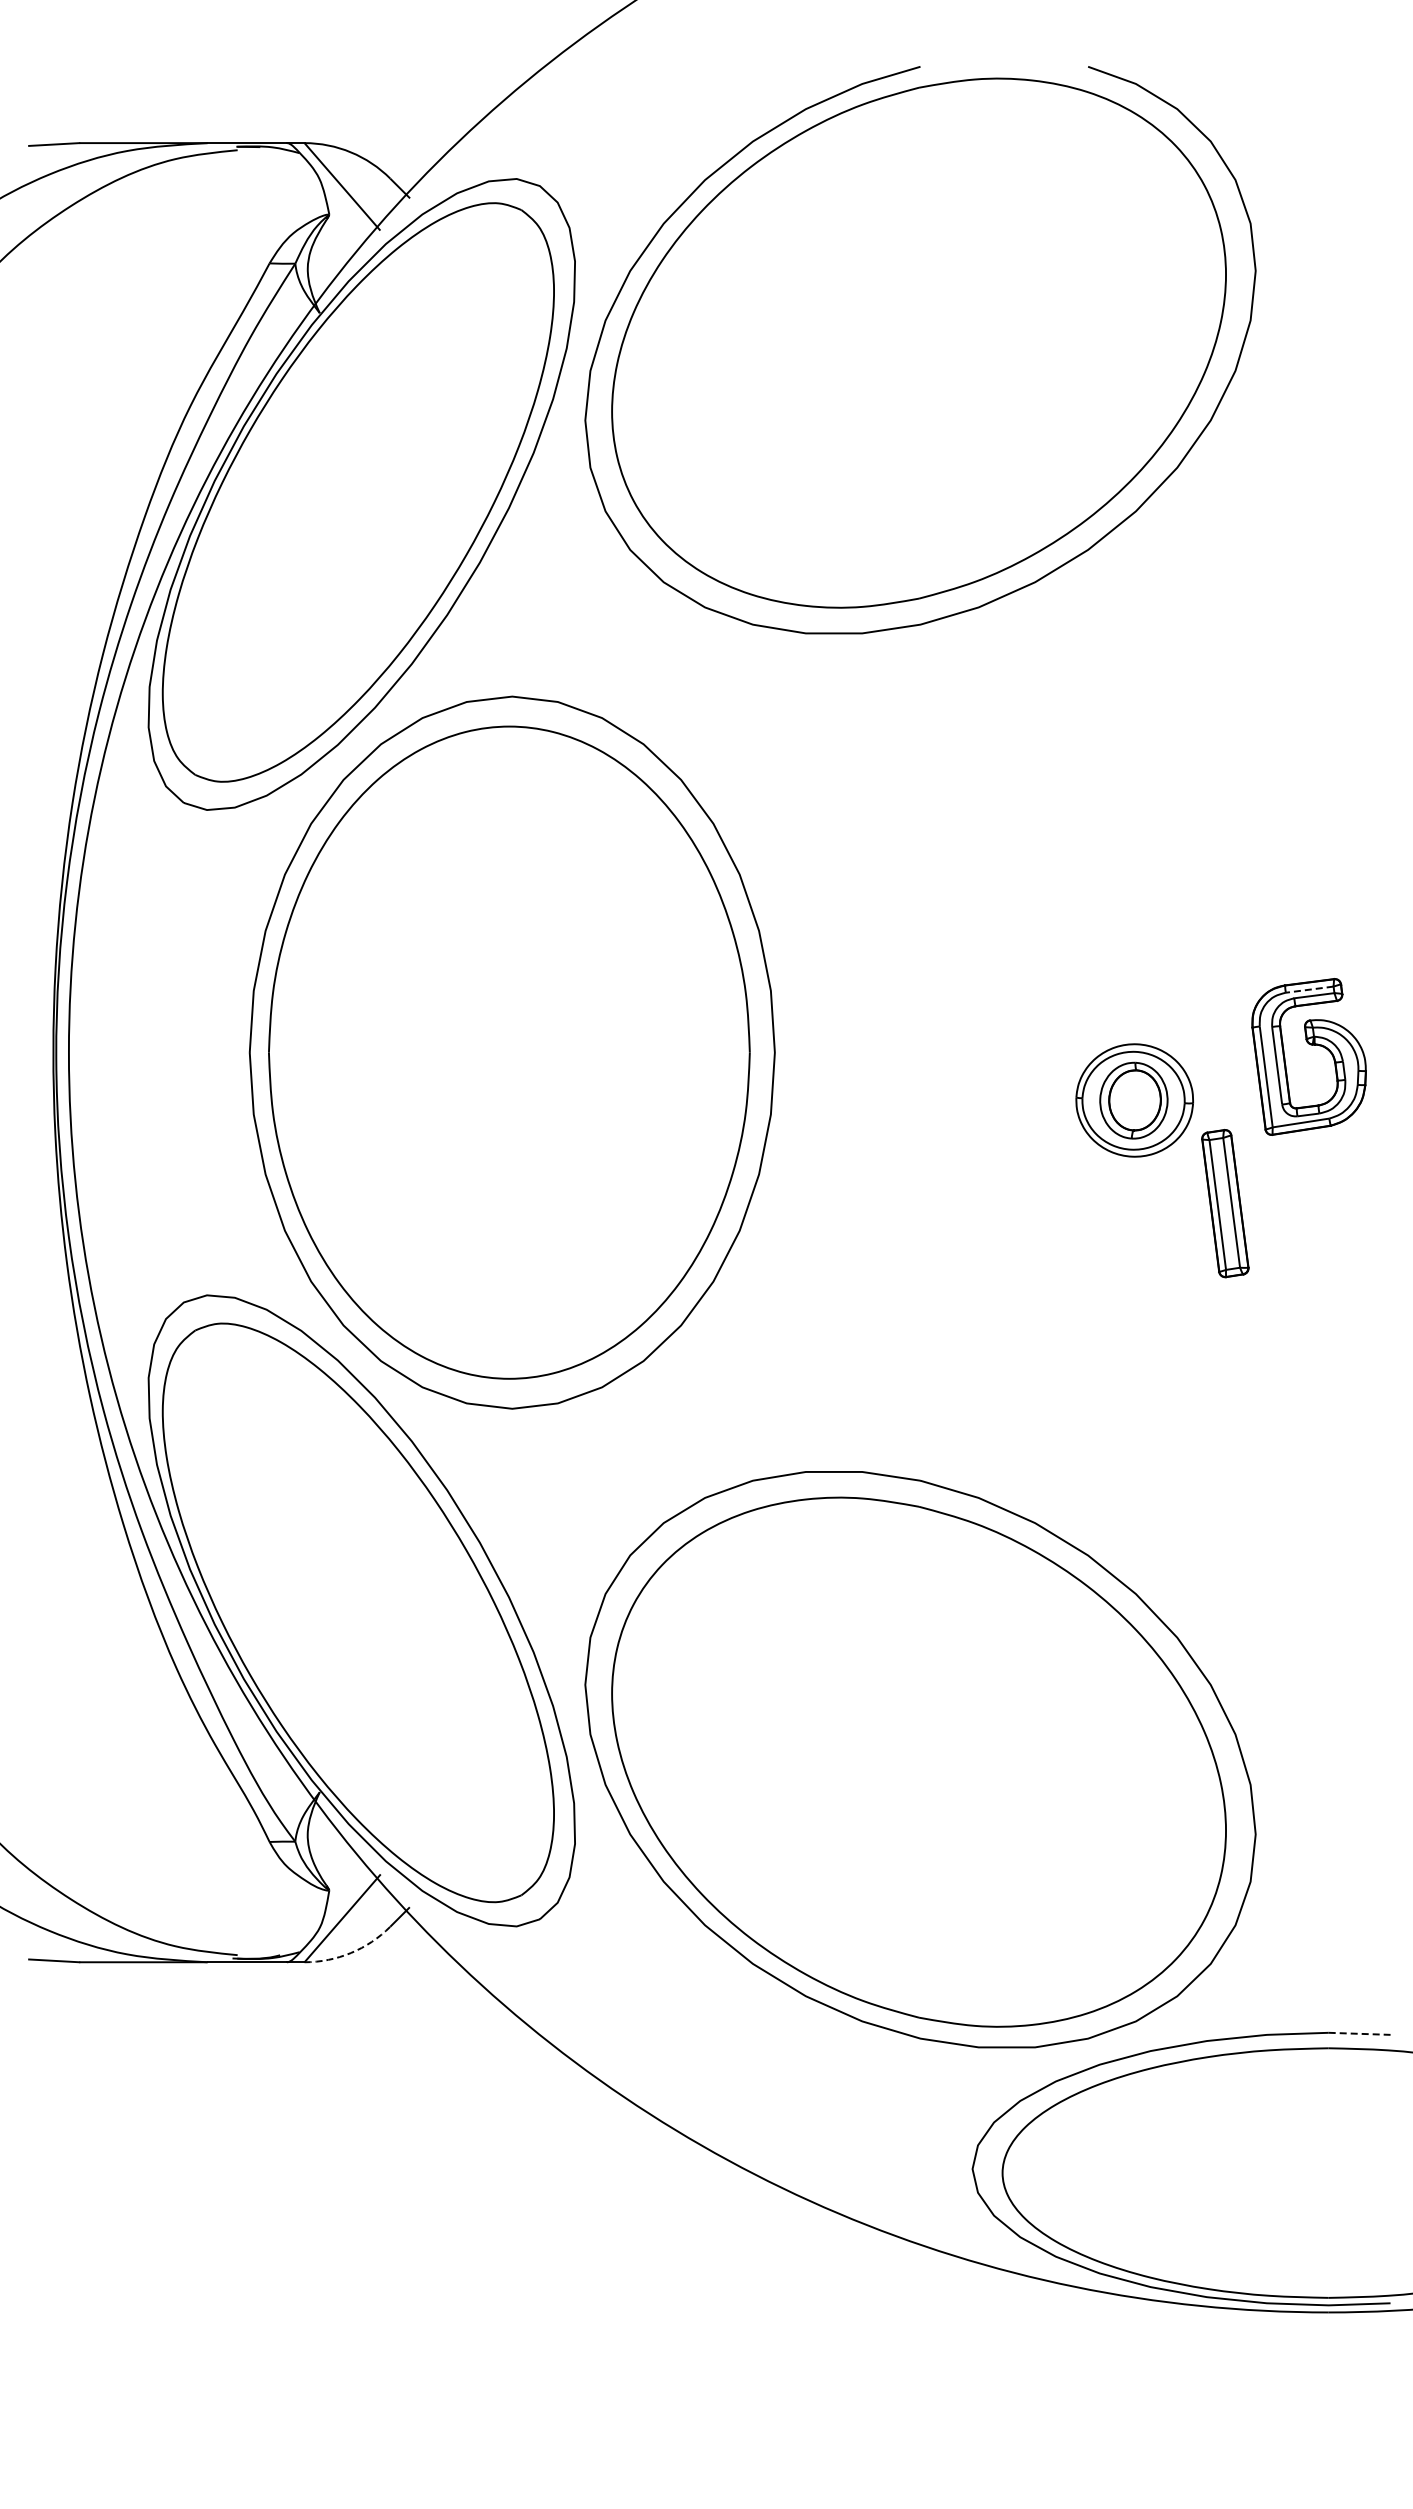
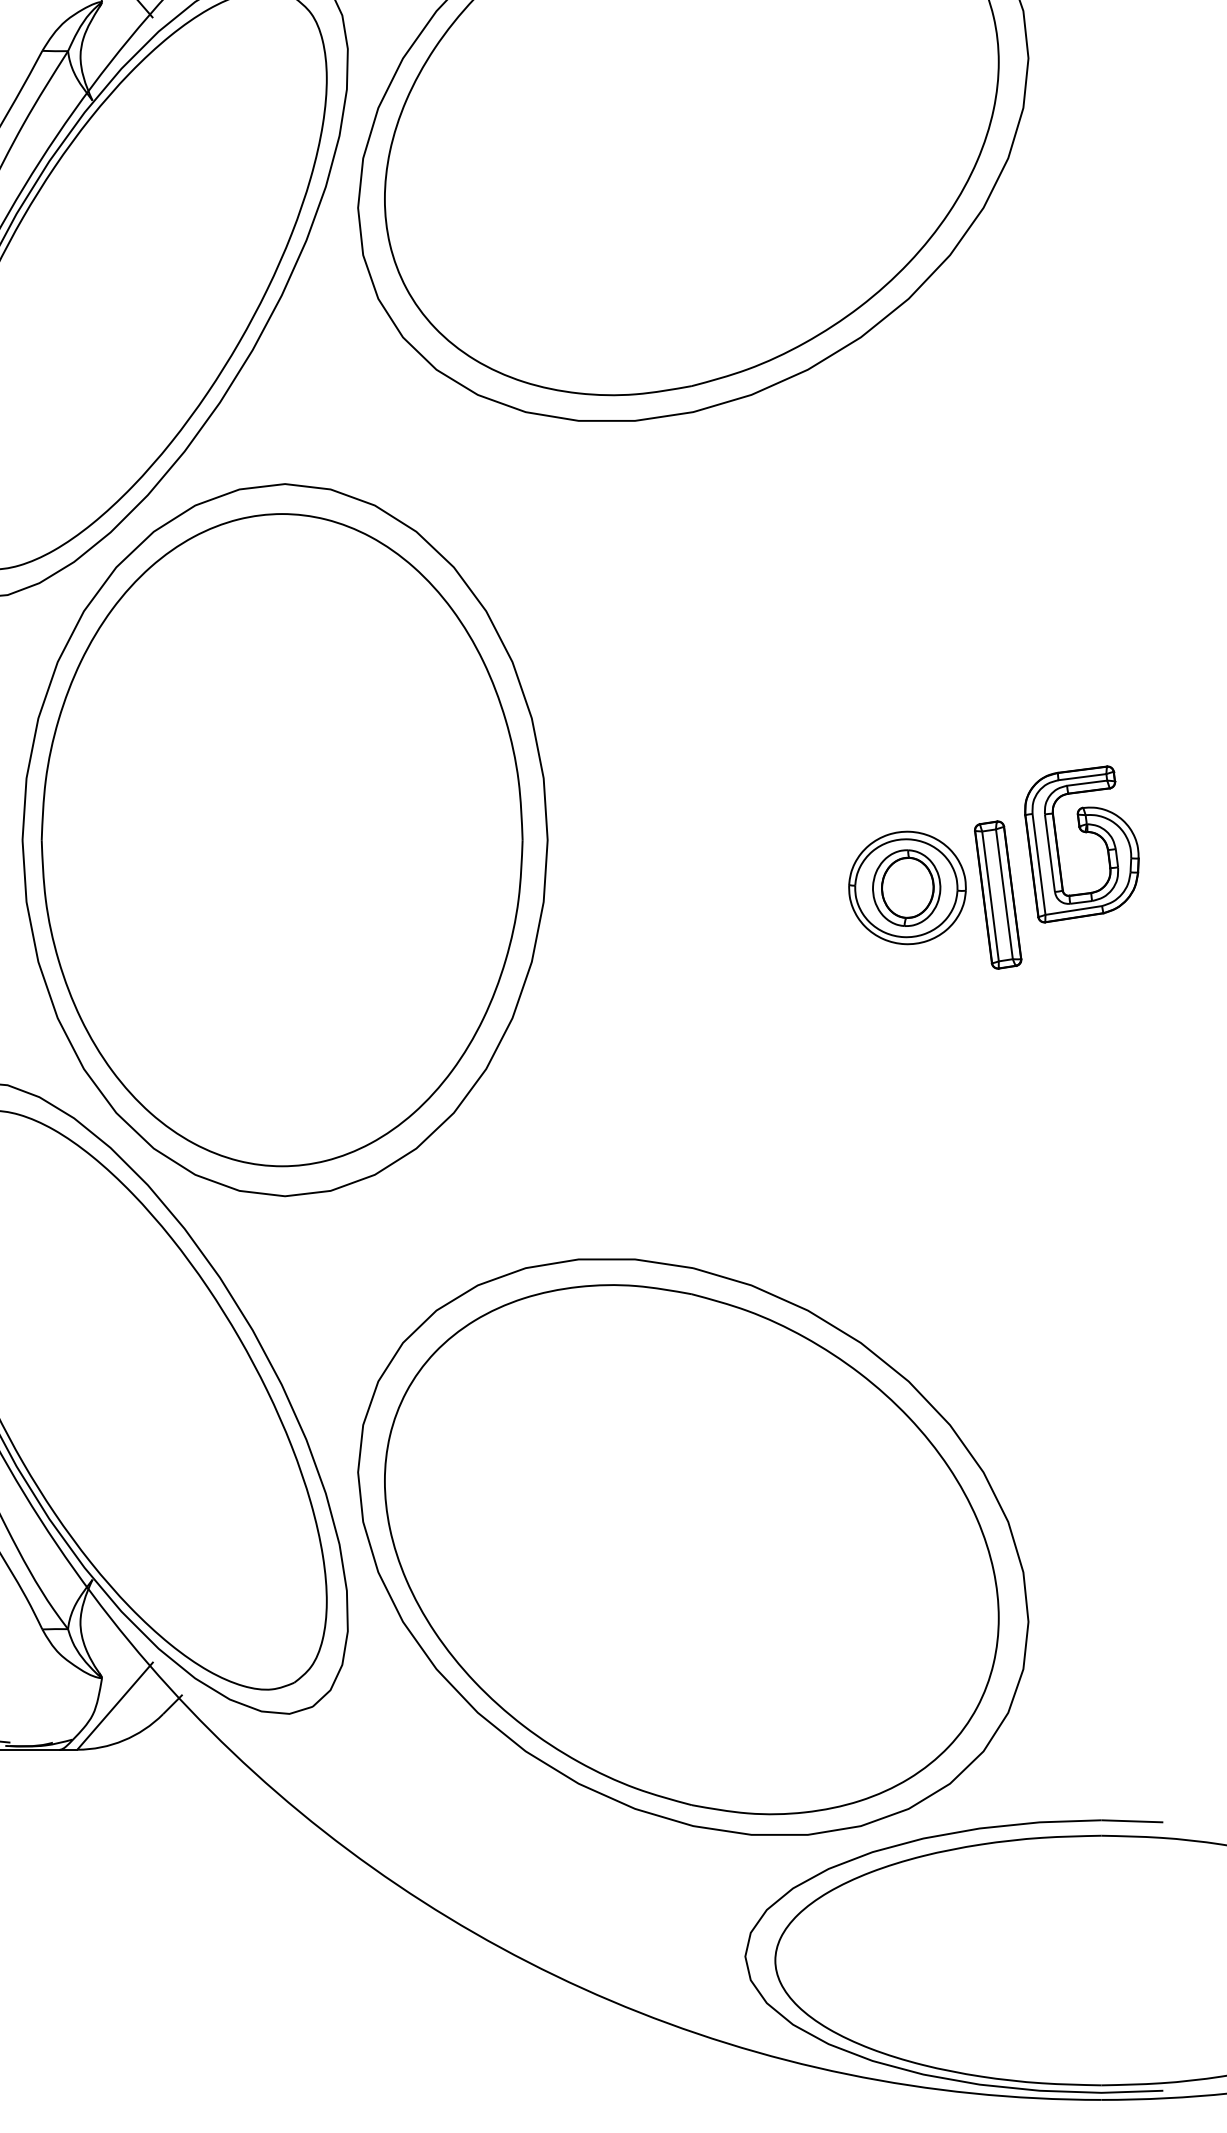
line: (1309, 989) -> (1082, 776), dashed -> solid
part: (1225, 1203) -> (998, 894), moved
arc: (350, 1953) -> (123, 1740), dashed -> solid
line: (1359, 2033) -> (1132, 1820), dashed -> solid

